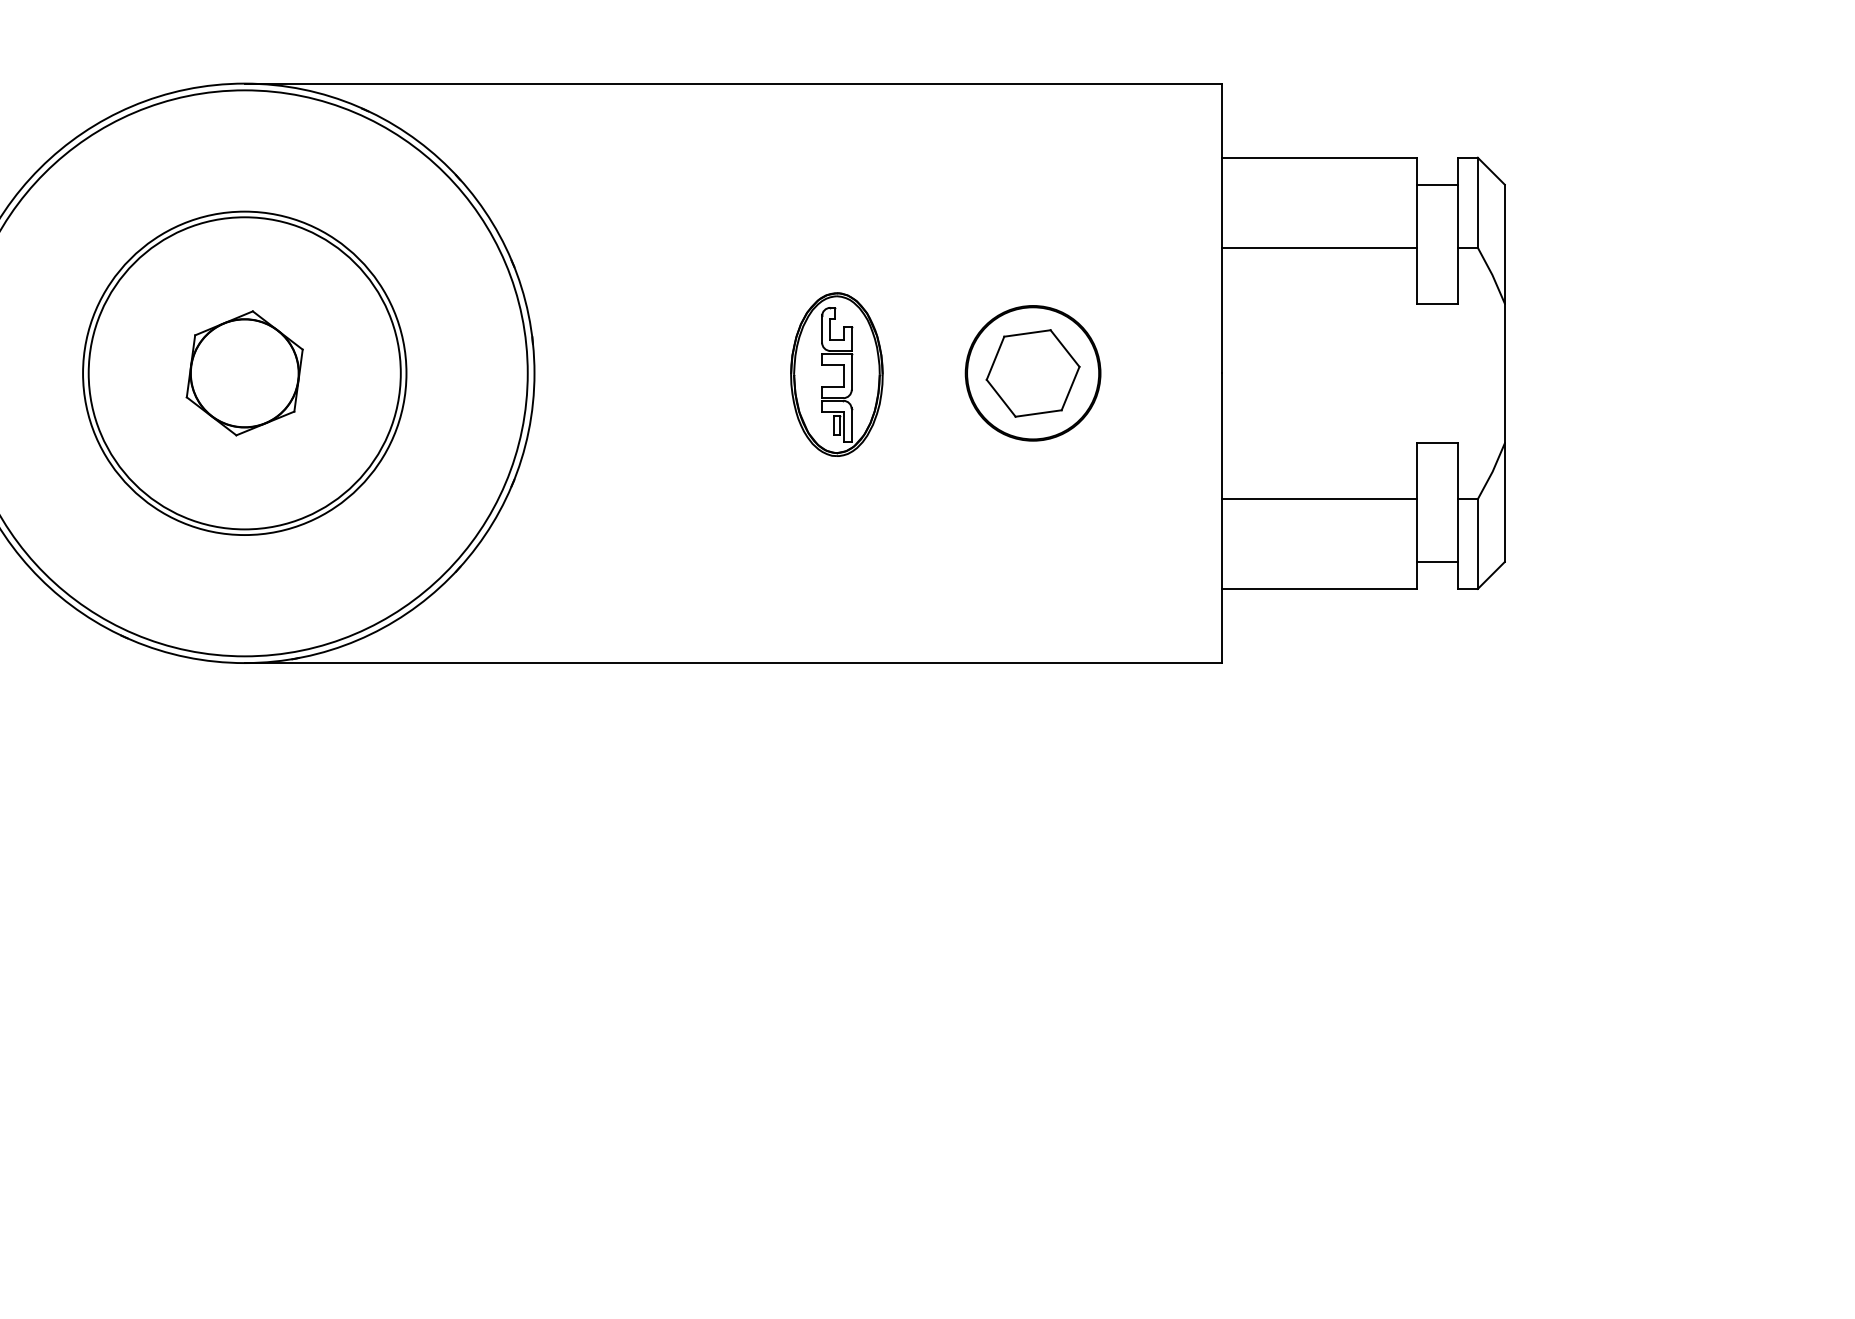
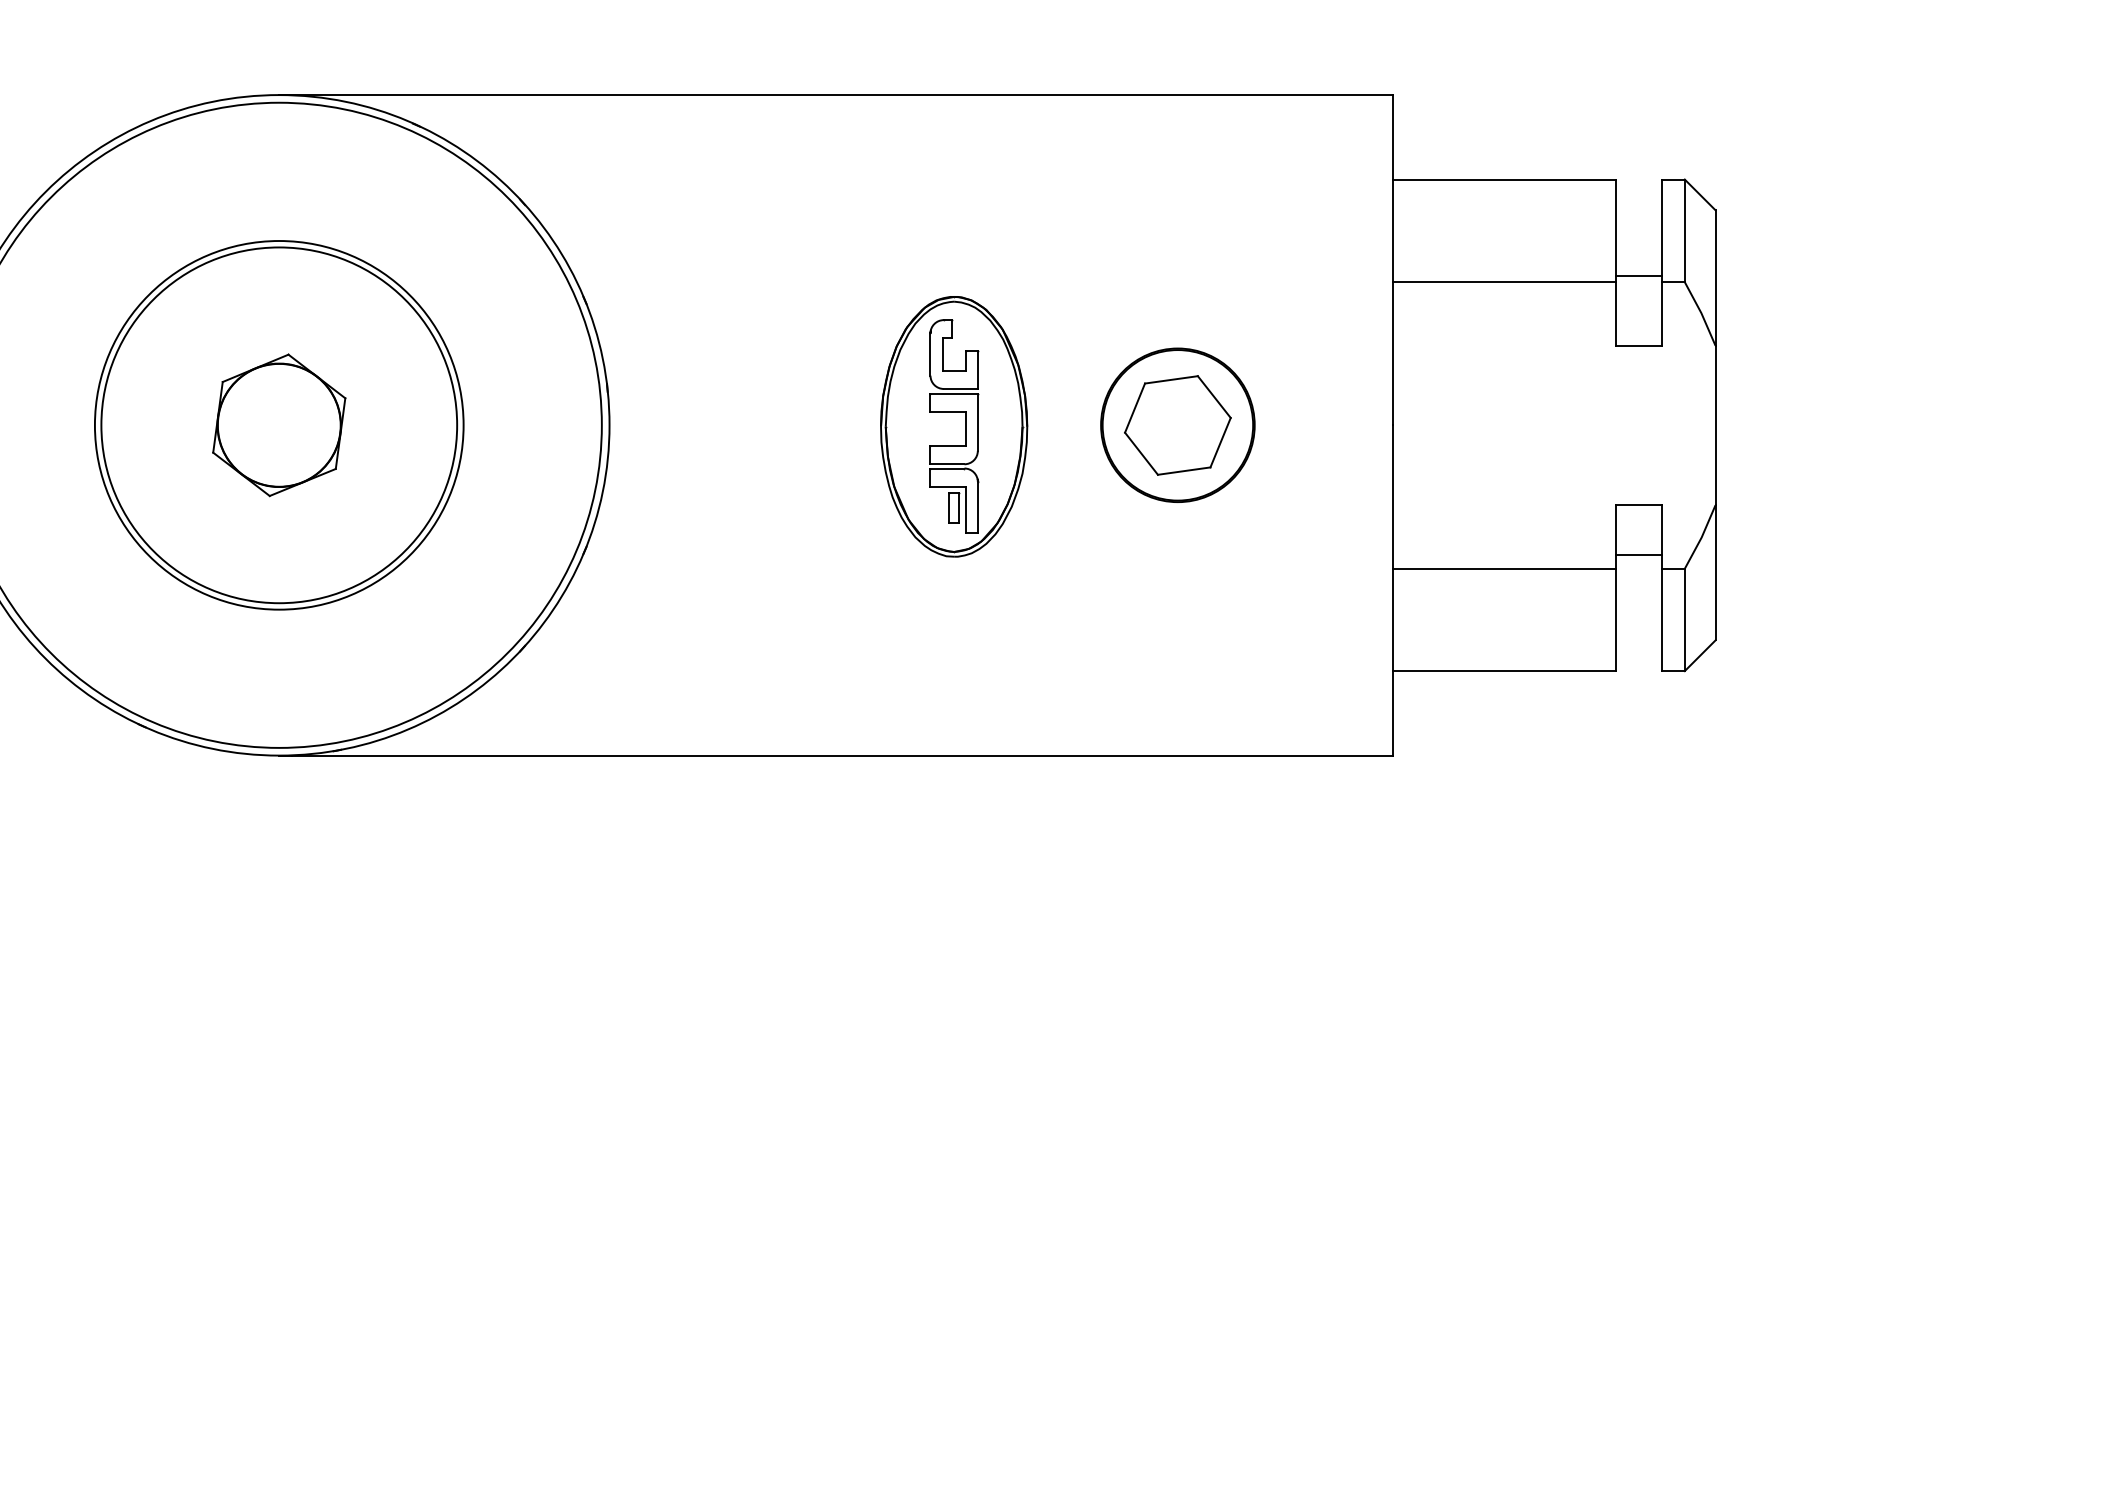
line: (1437, 184) -> (1638, 276), moved
part: (837, 374) -> (954, 426), size x1.4
line: (1437, 562) -> (1638, 555), moved

